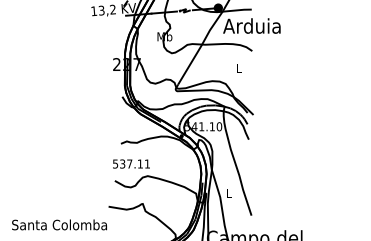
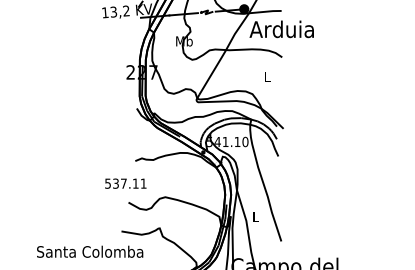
text: (131, 163) -> (125, 183), moved
text: (59, 224) -> (90, 251), moved

